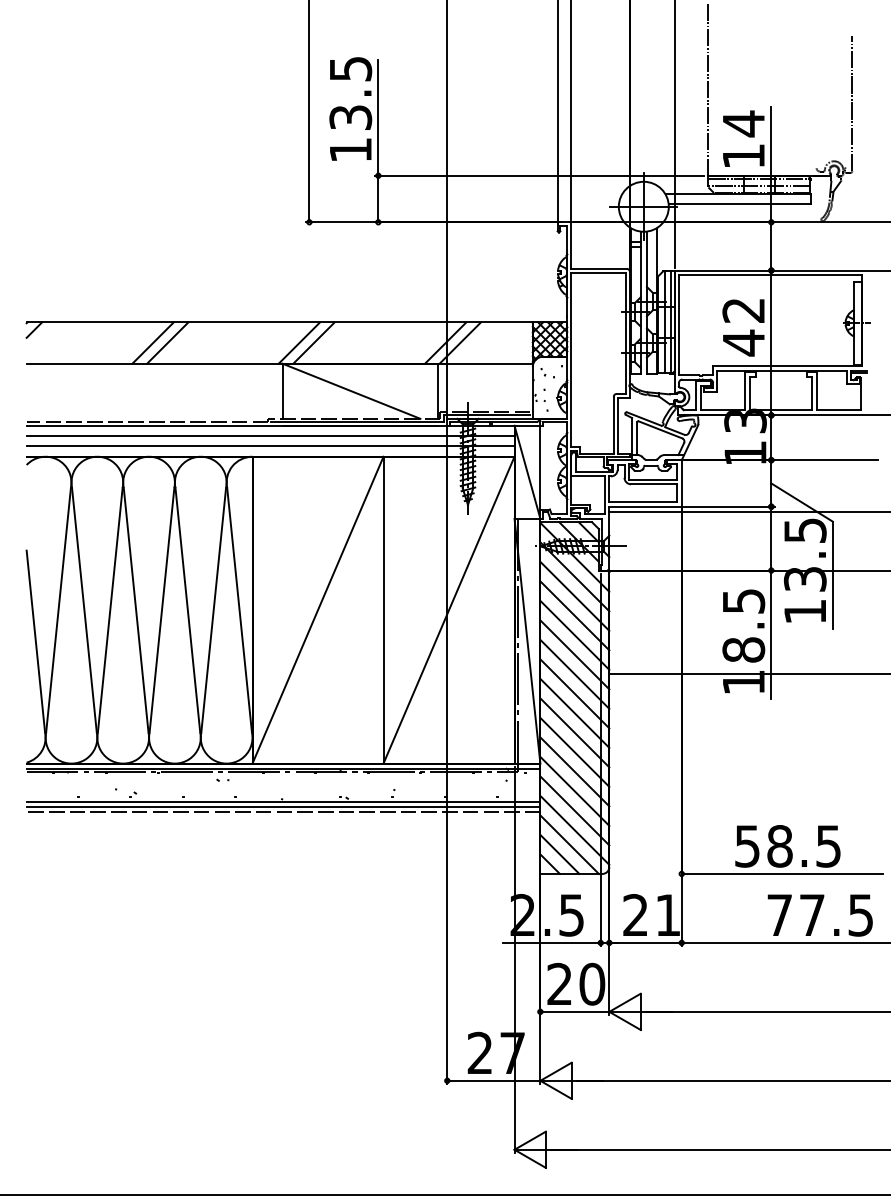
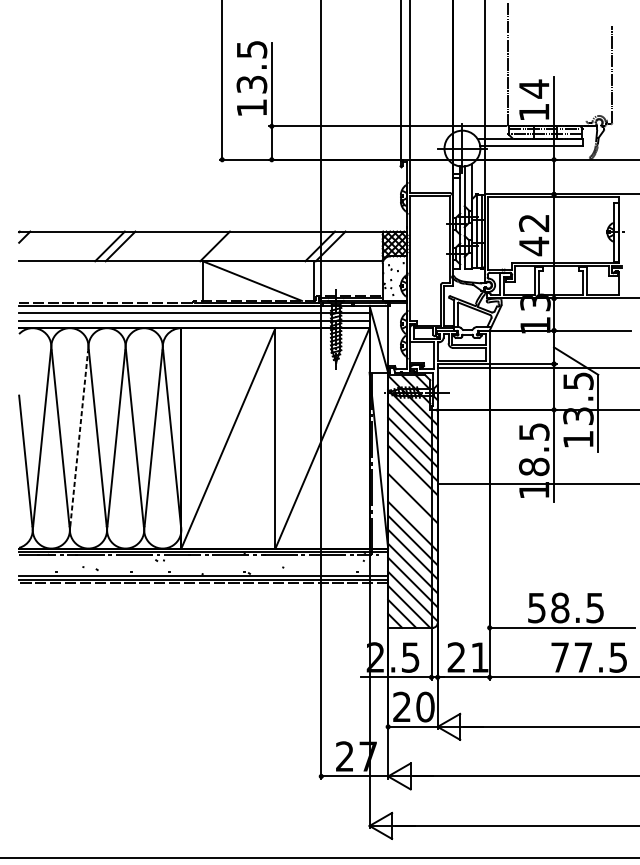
line: (313, 342) -> (225, 246), removed
line: (110, 610) -> (79, 438), solid -> dashed
line: (574, 673) -> (412, 483), removed
line: (574, 712) -> (412, 511), removed

